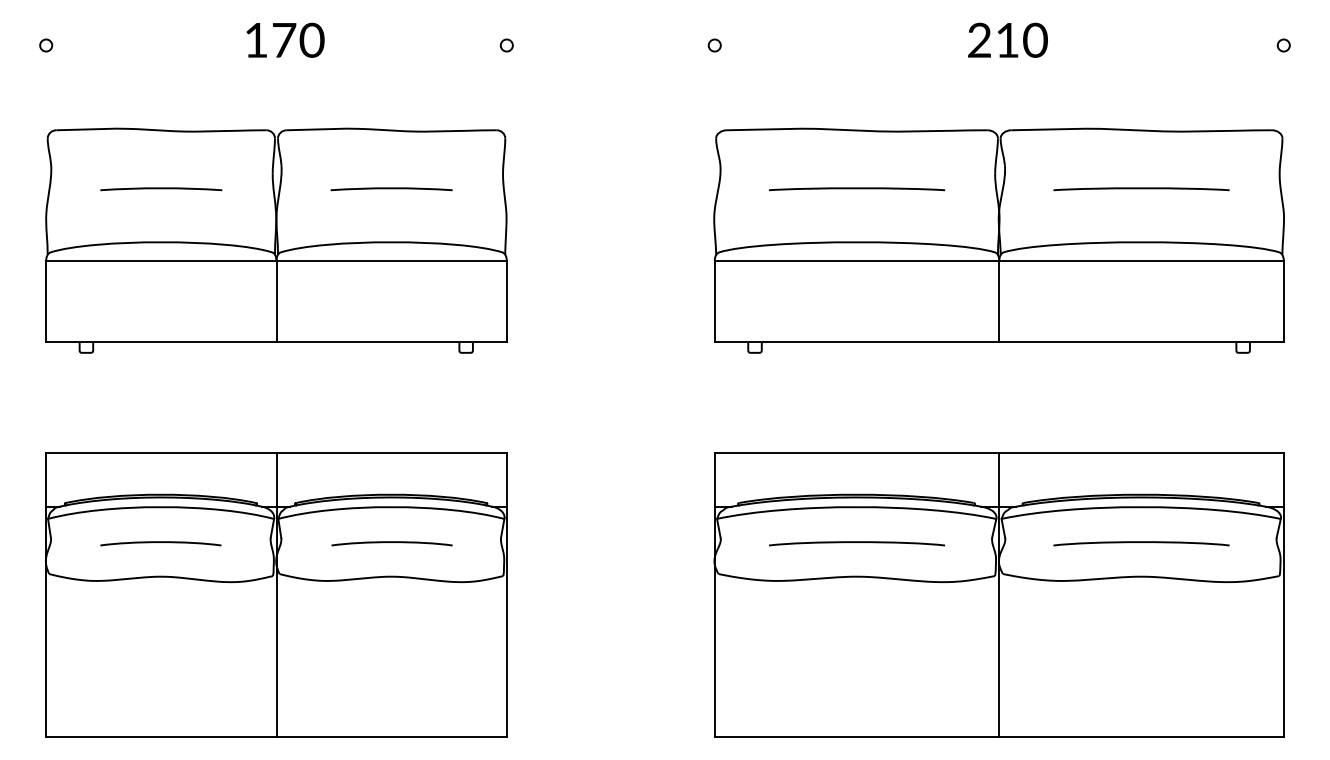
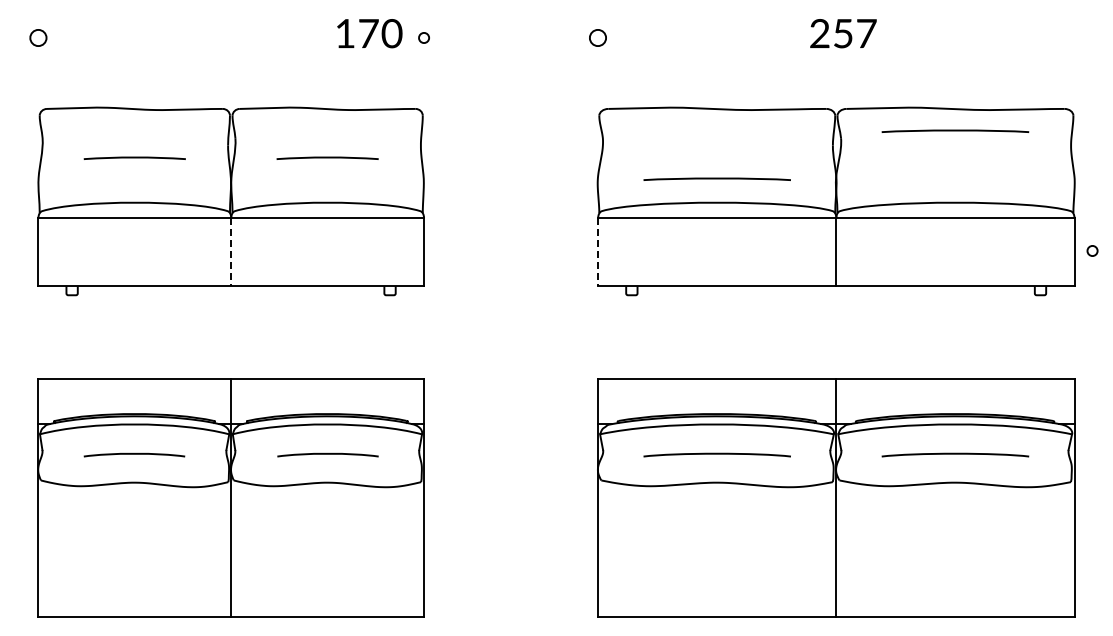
text: (285, 40) -> (369, 33), moved
text: (1022, 40) -> (855, 33), 210 -> 257
part: (46, 44) -> (38, 37), size x1.6
part: (715, 44) -> (598, 37), size x1.6
part: (1283, 44) -> (1092, 250), moved
line: (856, 188) -> (716, 178), moved
line: (1141, 188) -> (955, 130), moved
line: (276, 301) -> (231, 252), solid -> dashed
line: (715, 301) -> (598, 252), solid -> dashed

